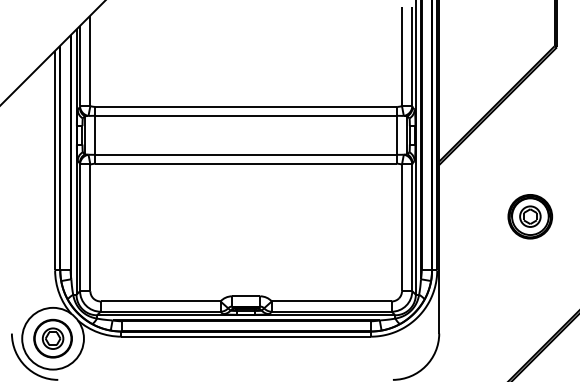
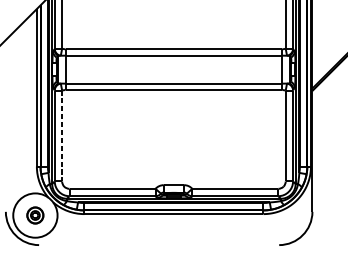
line: (90, 228) -> (62, 136), solid -> dashed
part: (52, 338) -> (34, 215), size x0.6

